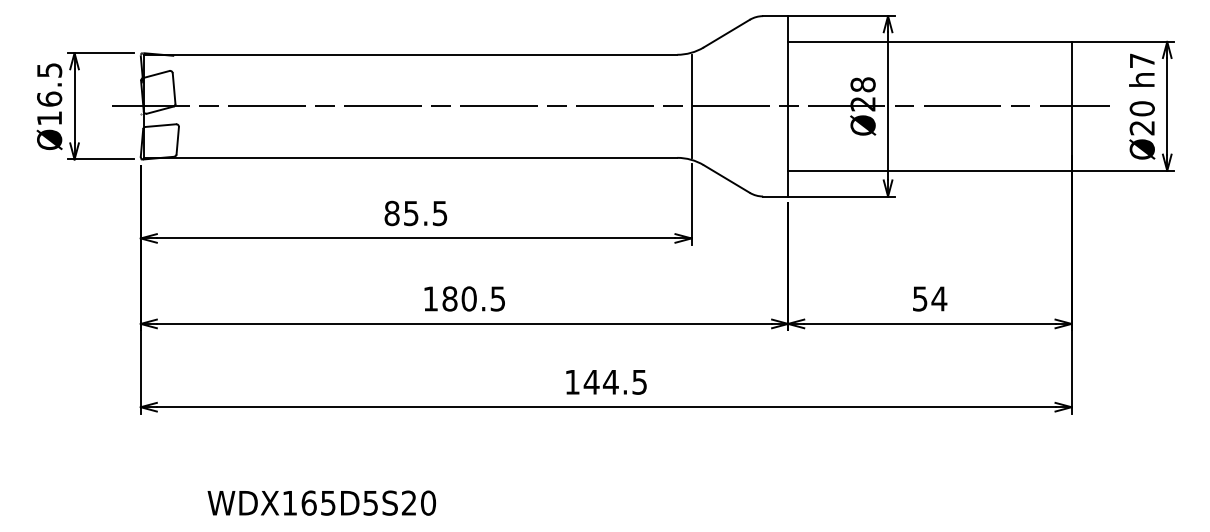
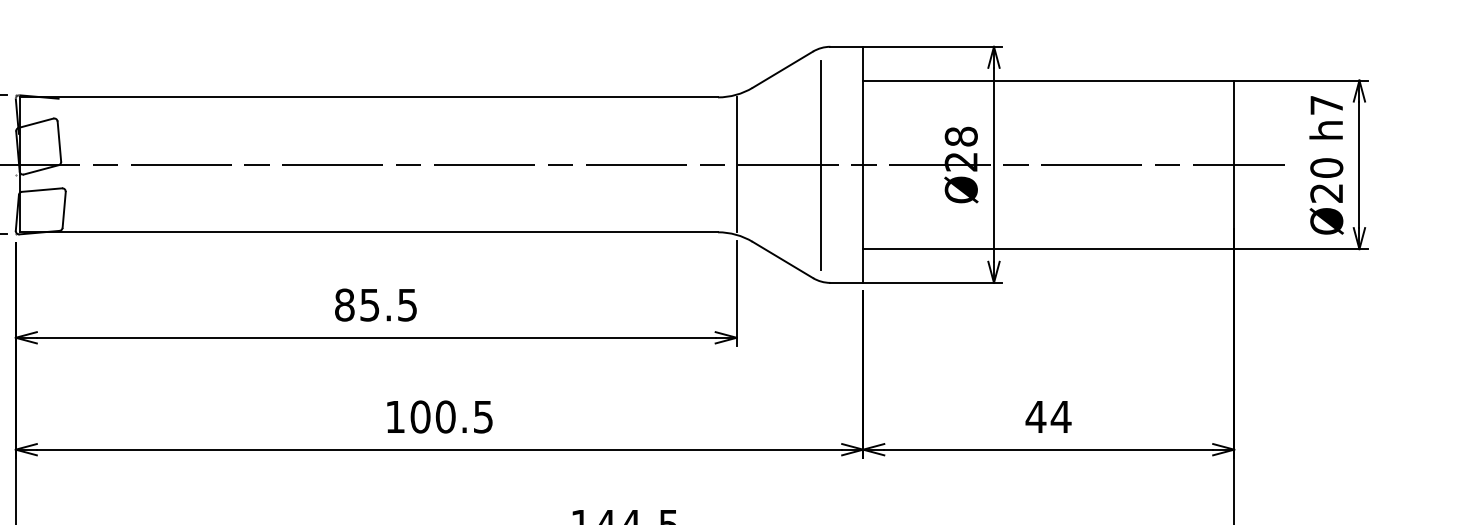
line: (755, 106) -> (820, 165), added
text: (449, 298) -> (419, 416), 180.5 -> 100.5
text: (920, 298) -> (1036, 416), 54 -> 44

